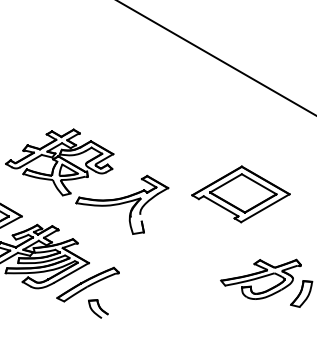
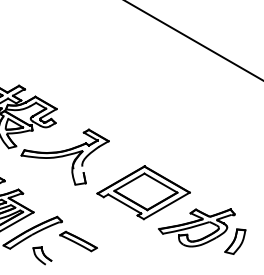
part: (240, 194) -> (143, 192), moved
part: (136, 293) -> (78, 241), added

